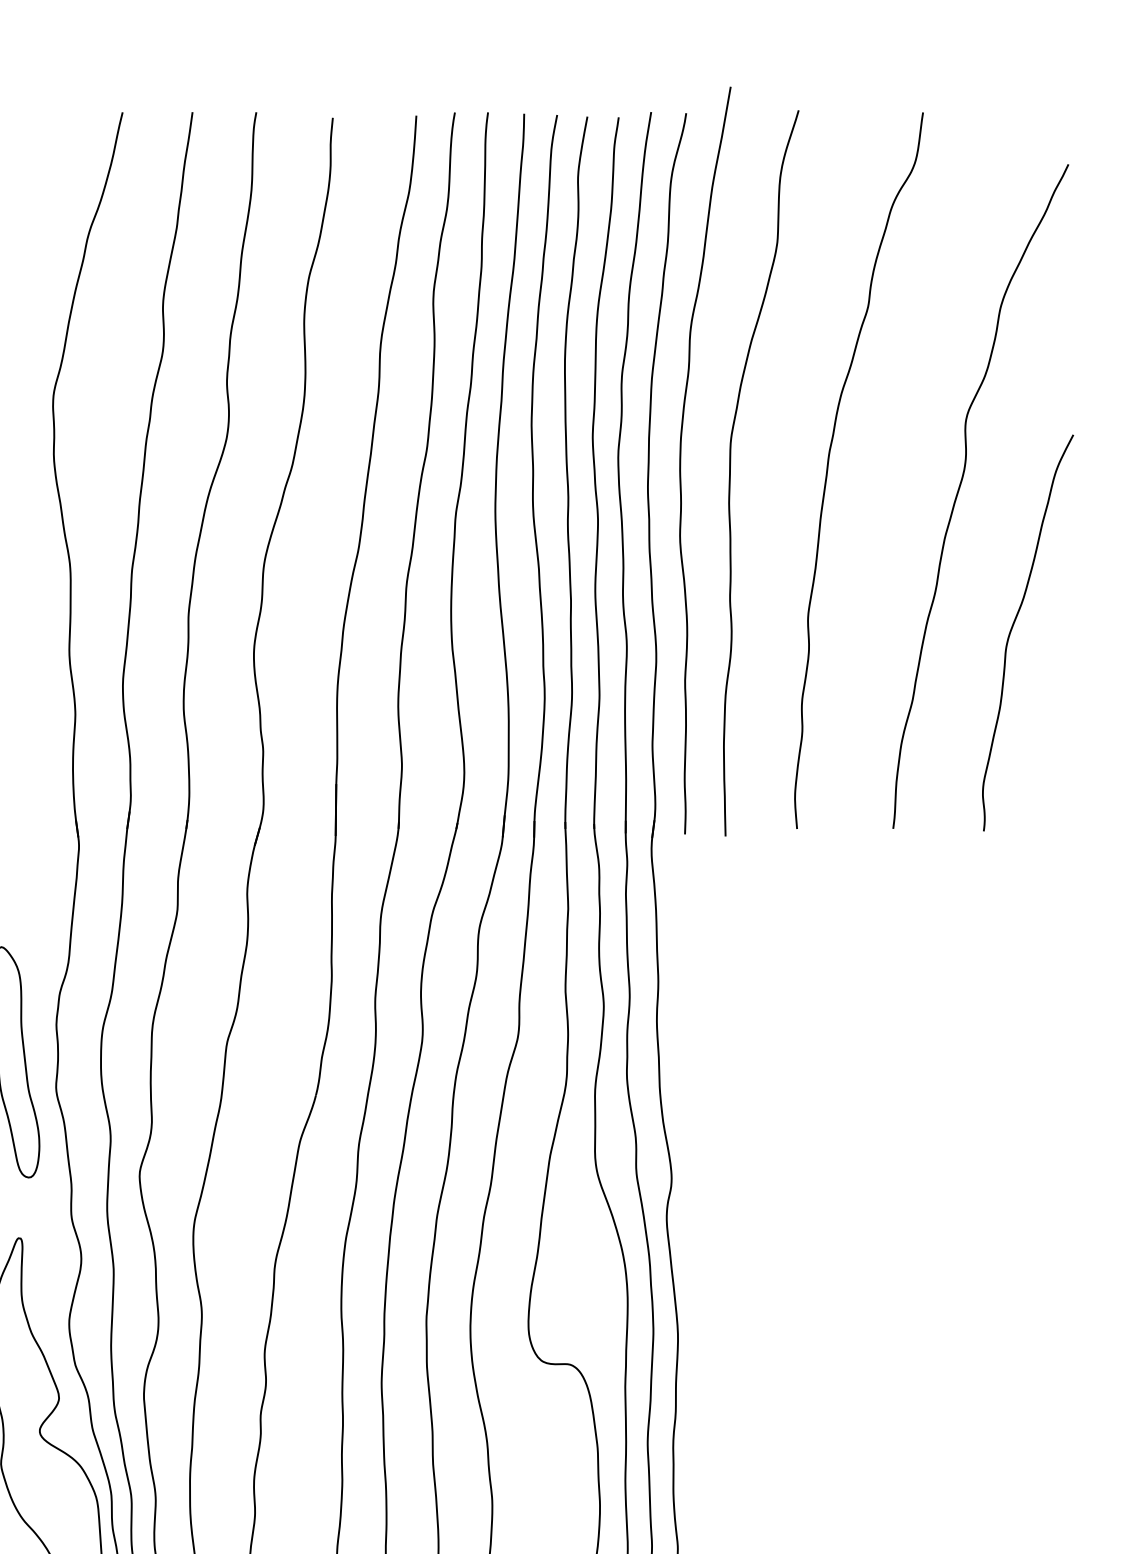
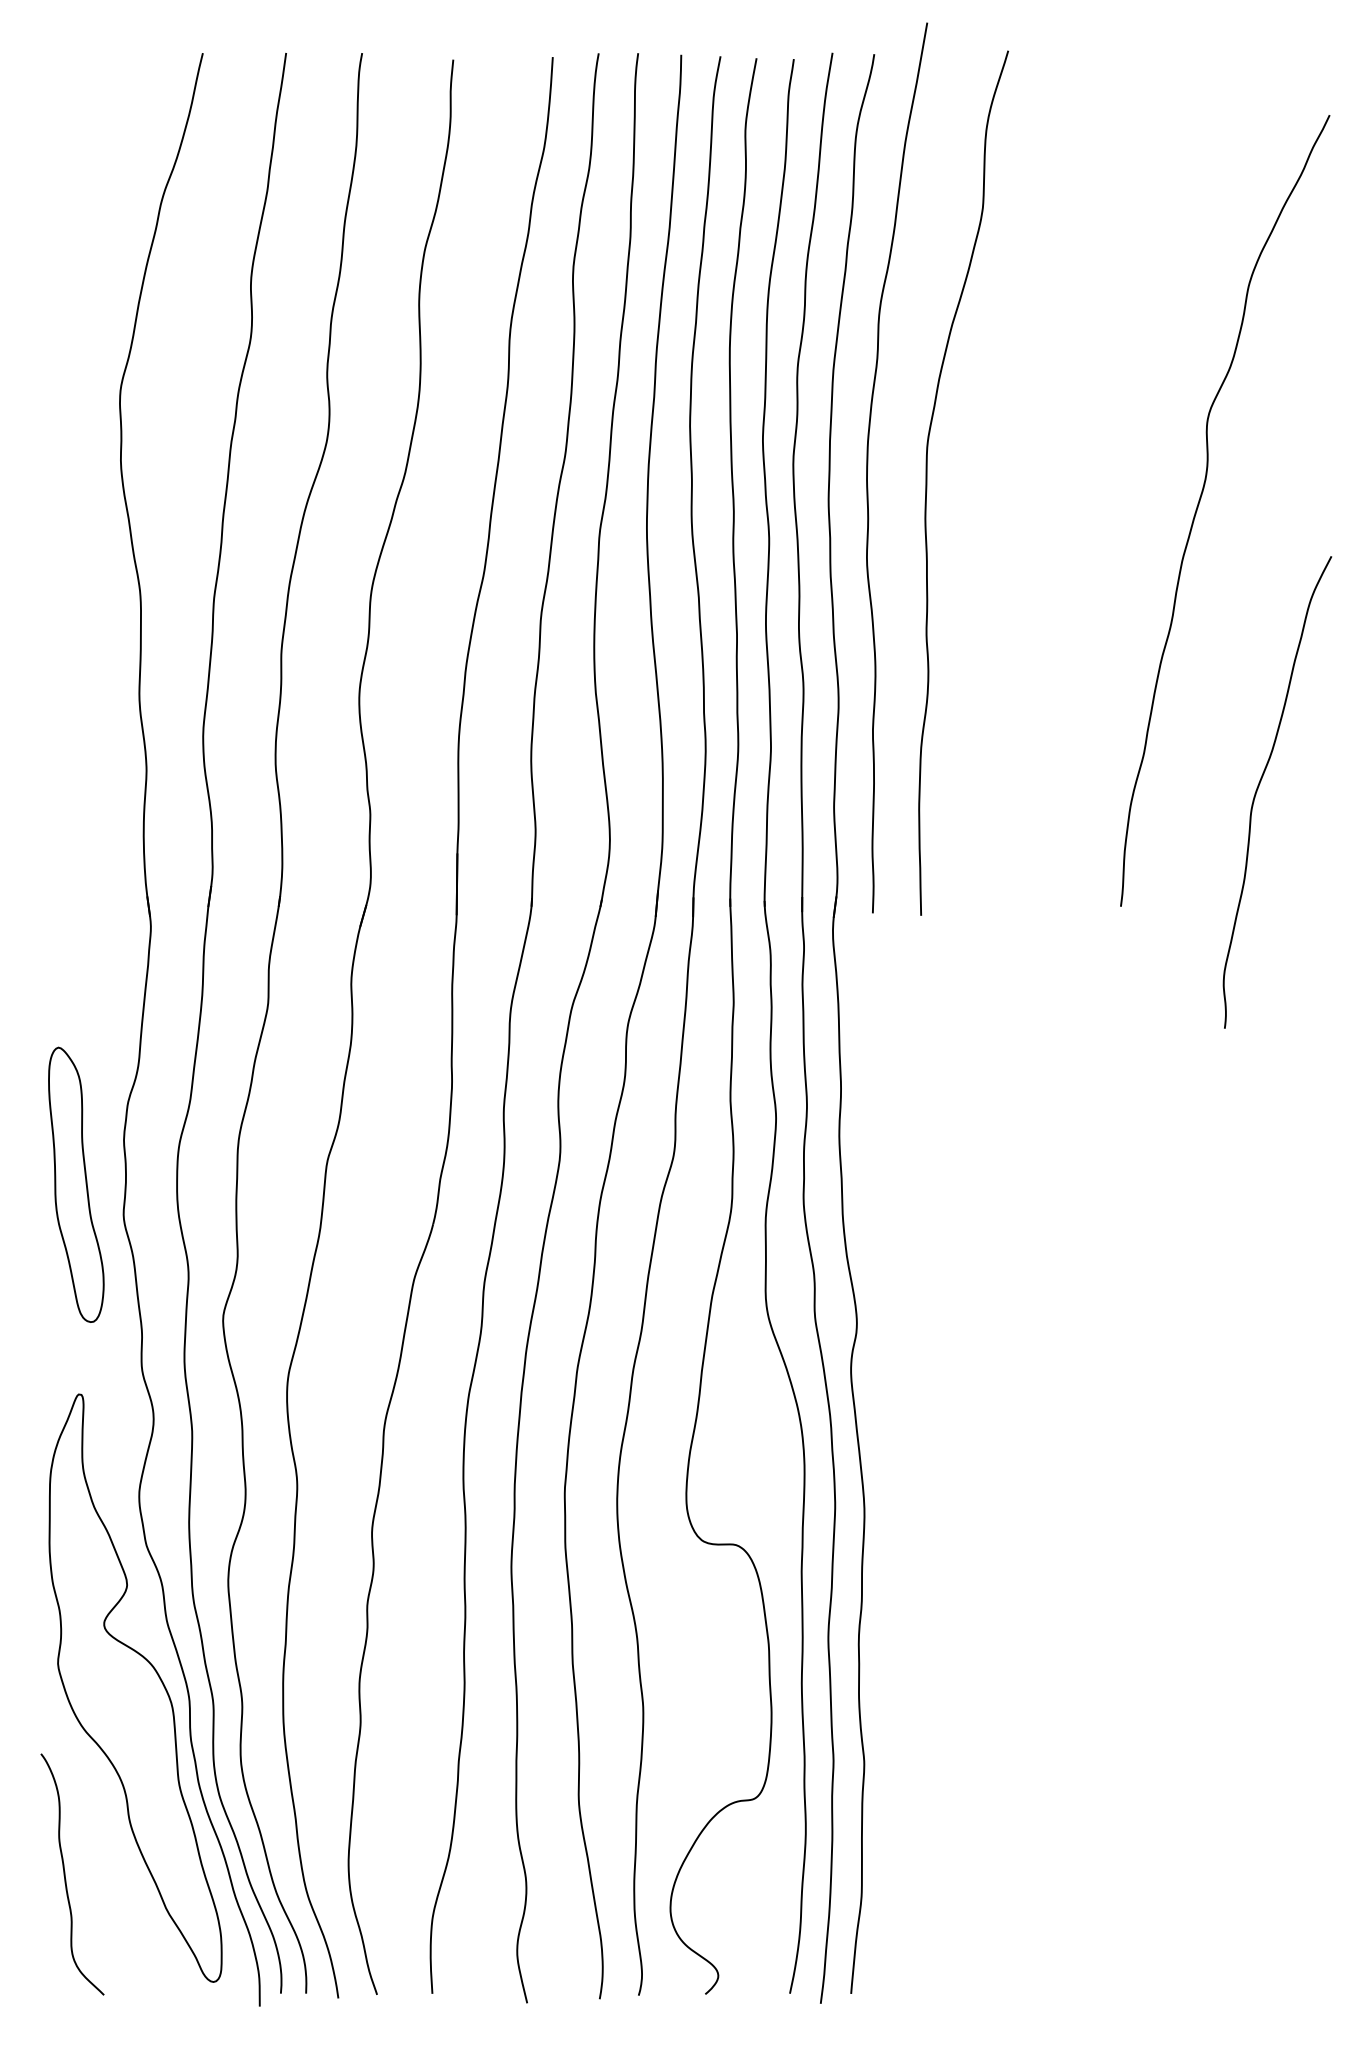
curve: (829, 463) -> (1044, 471), removed
curve: (1012, 628) -> (1259, 786), moved

